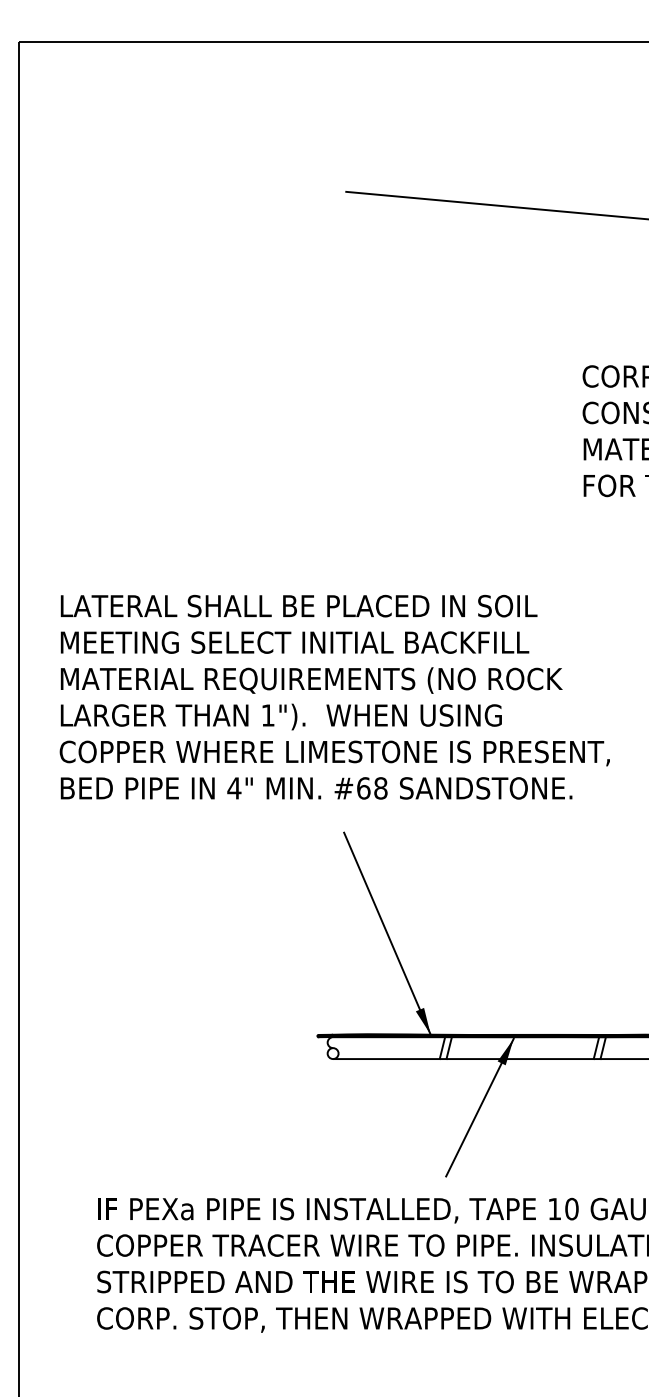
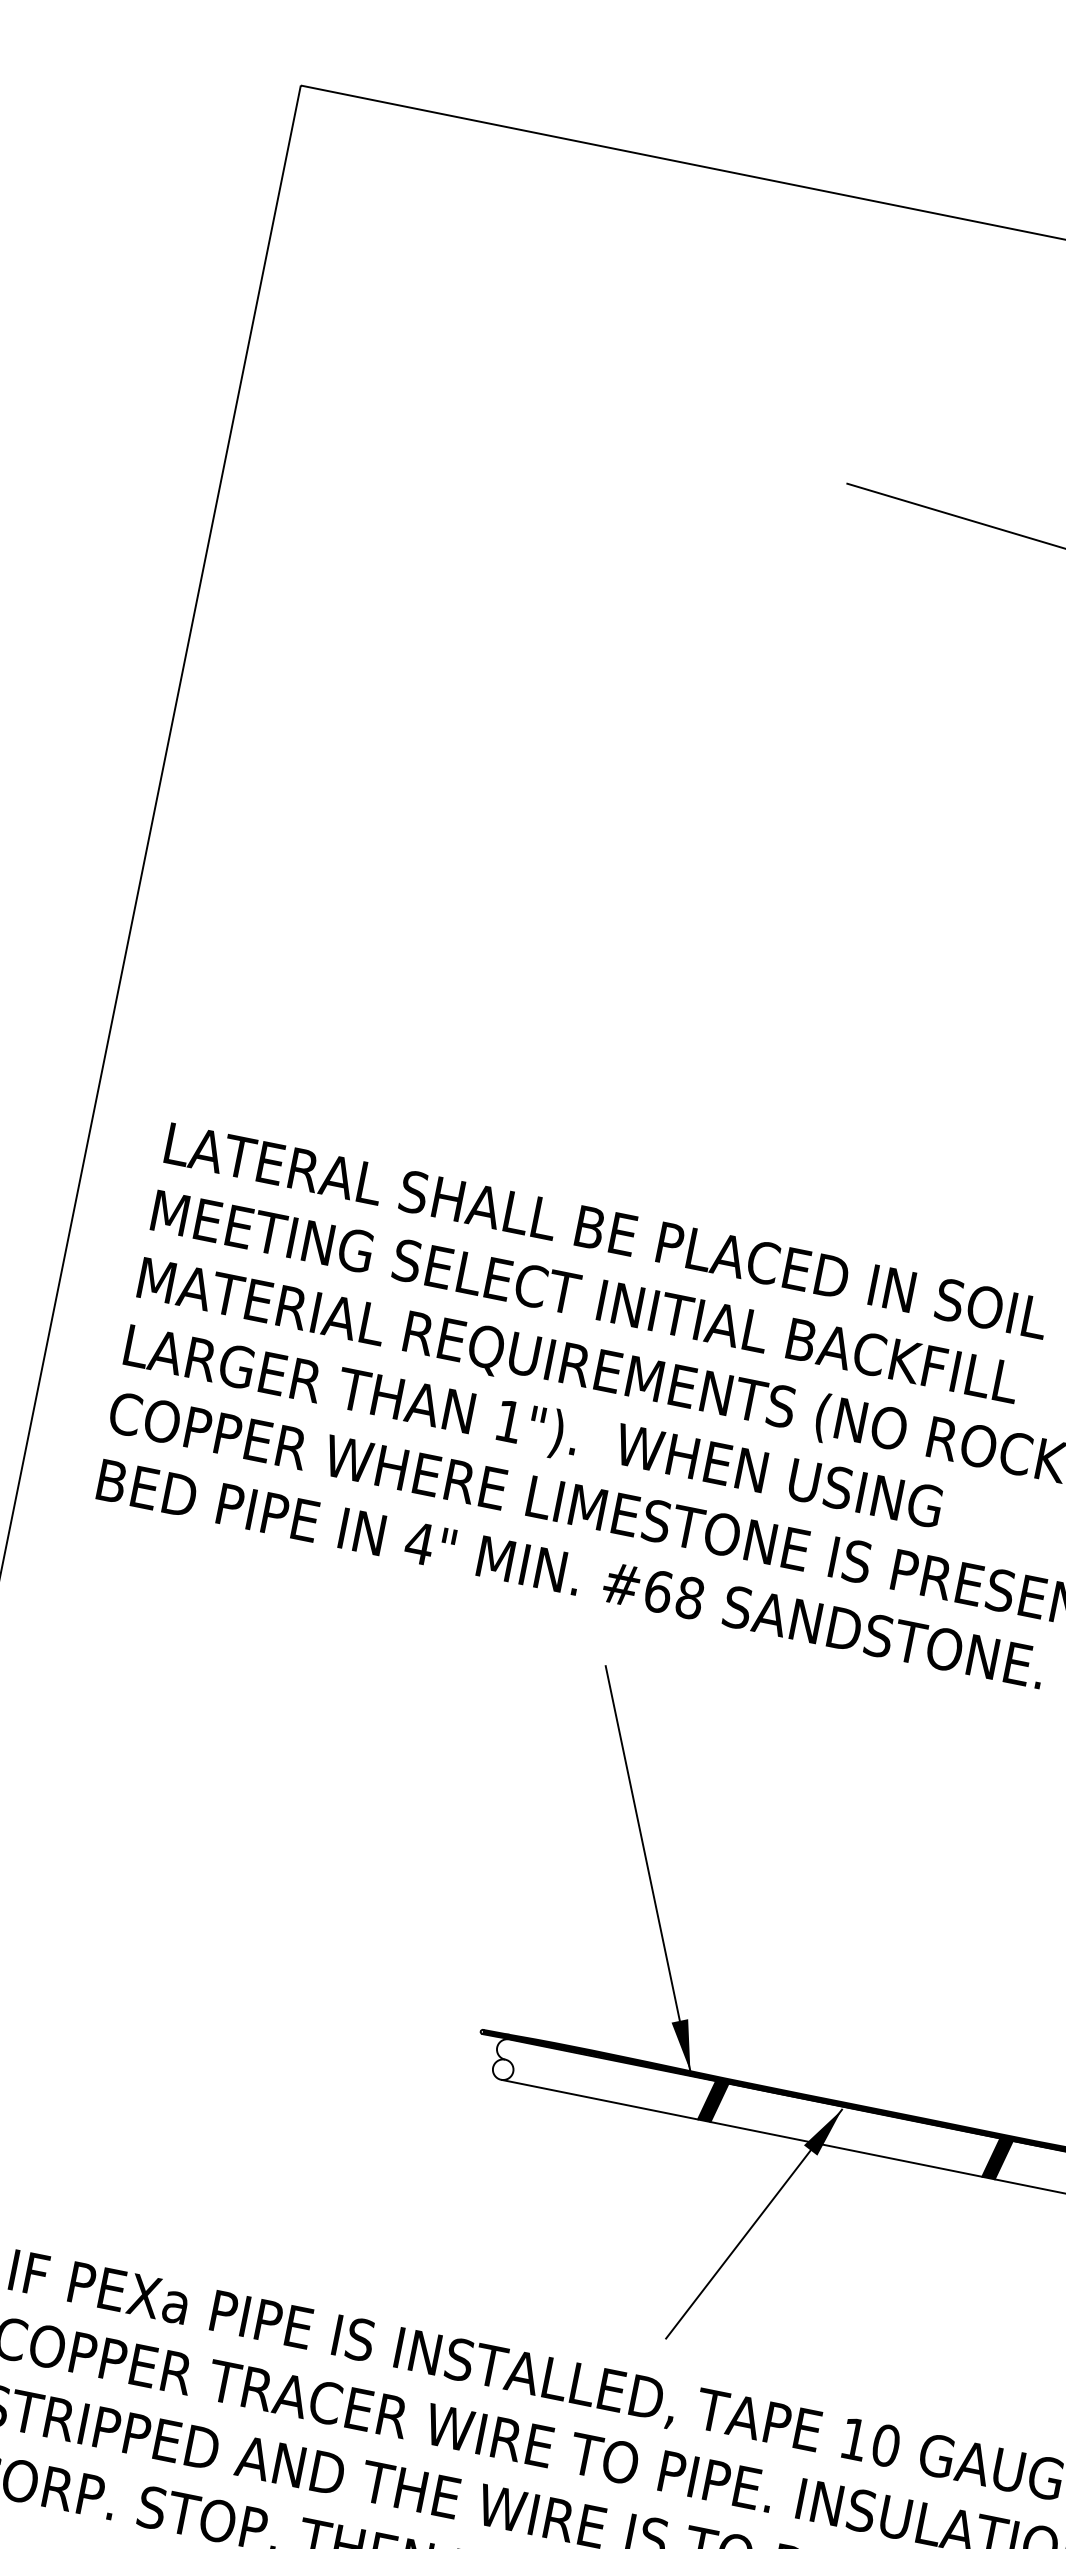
fill: (445, 1048) -> (712, 2102), added
fill: (599, 1048) -> (996, 2159), added

